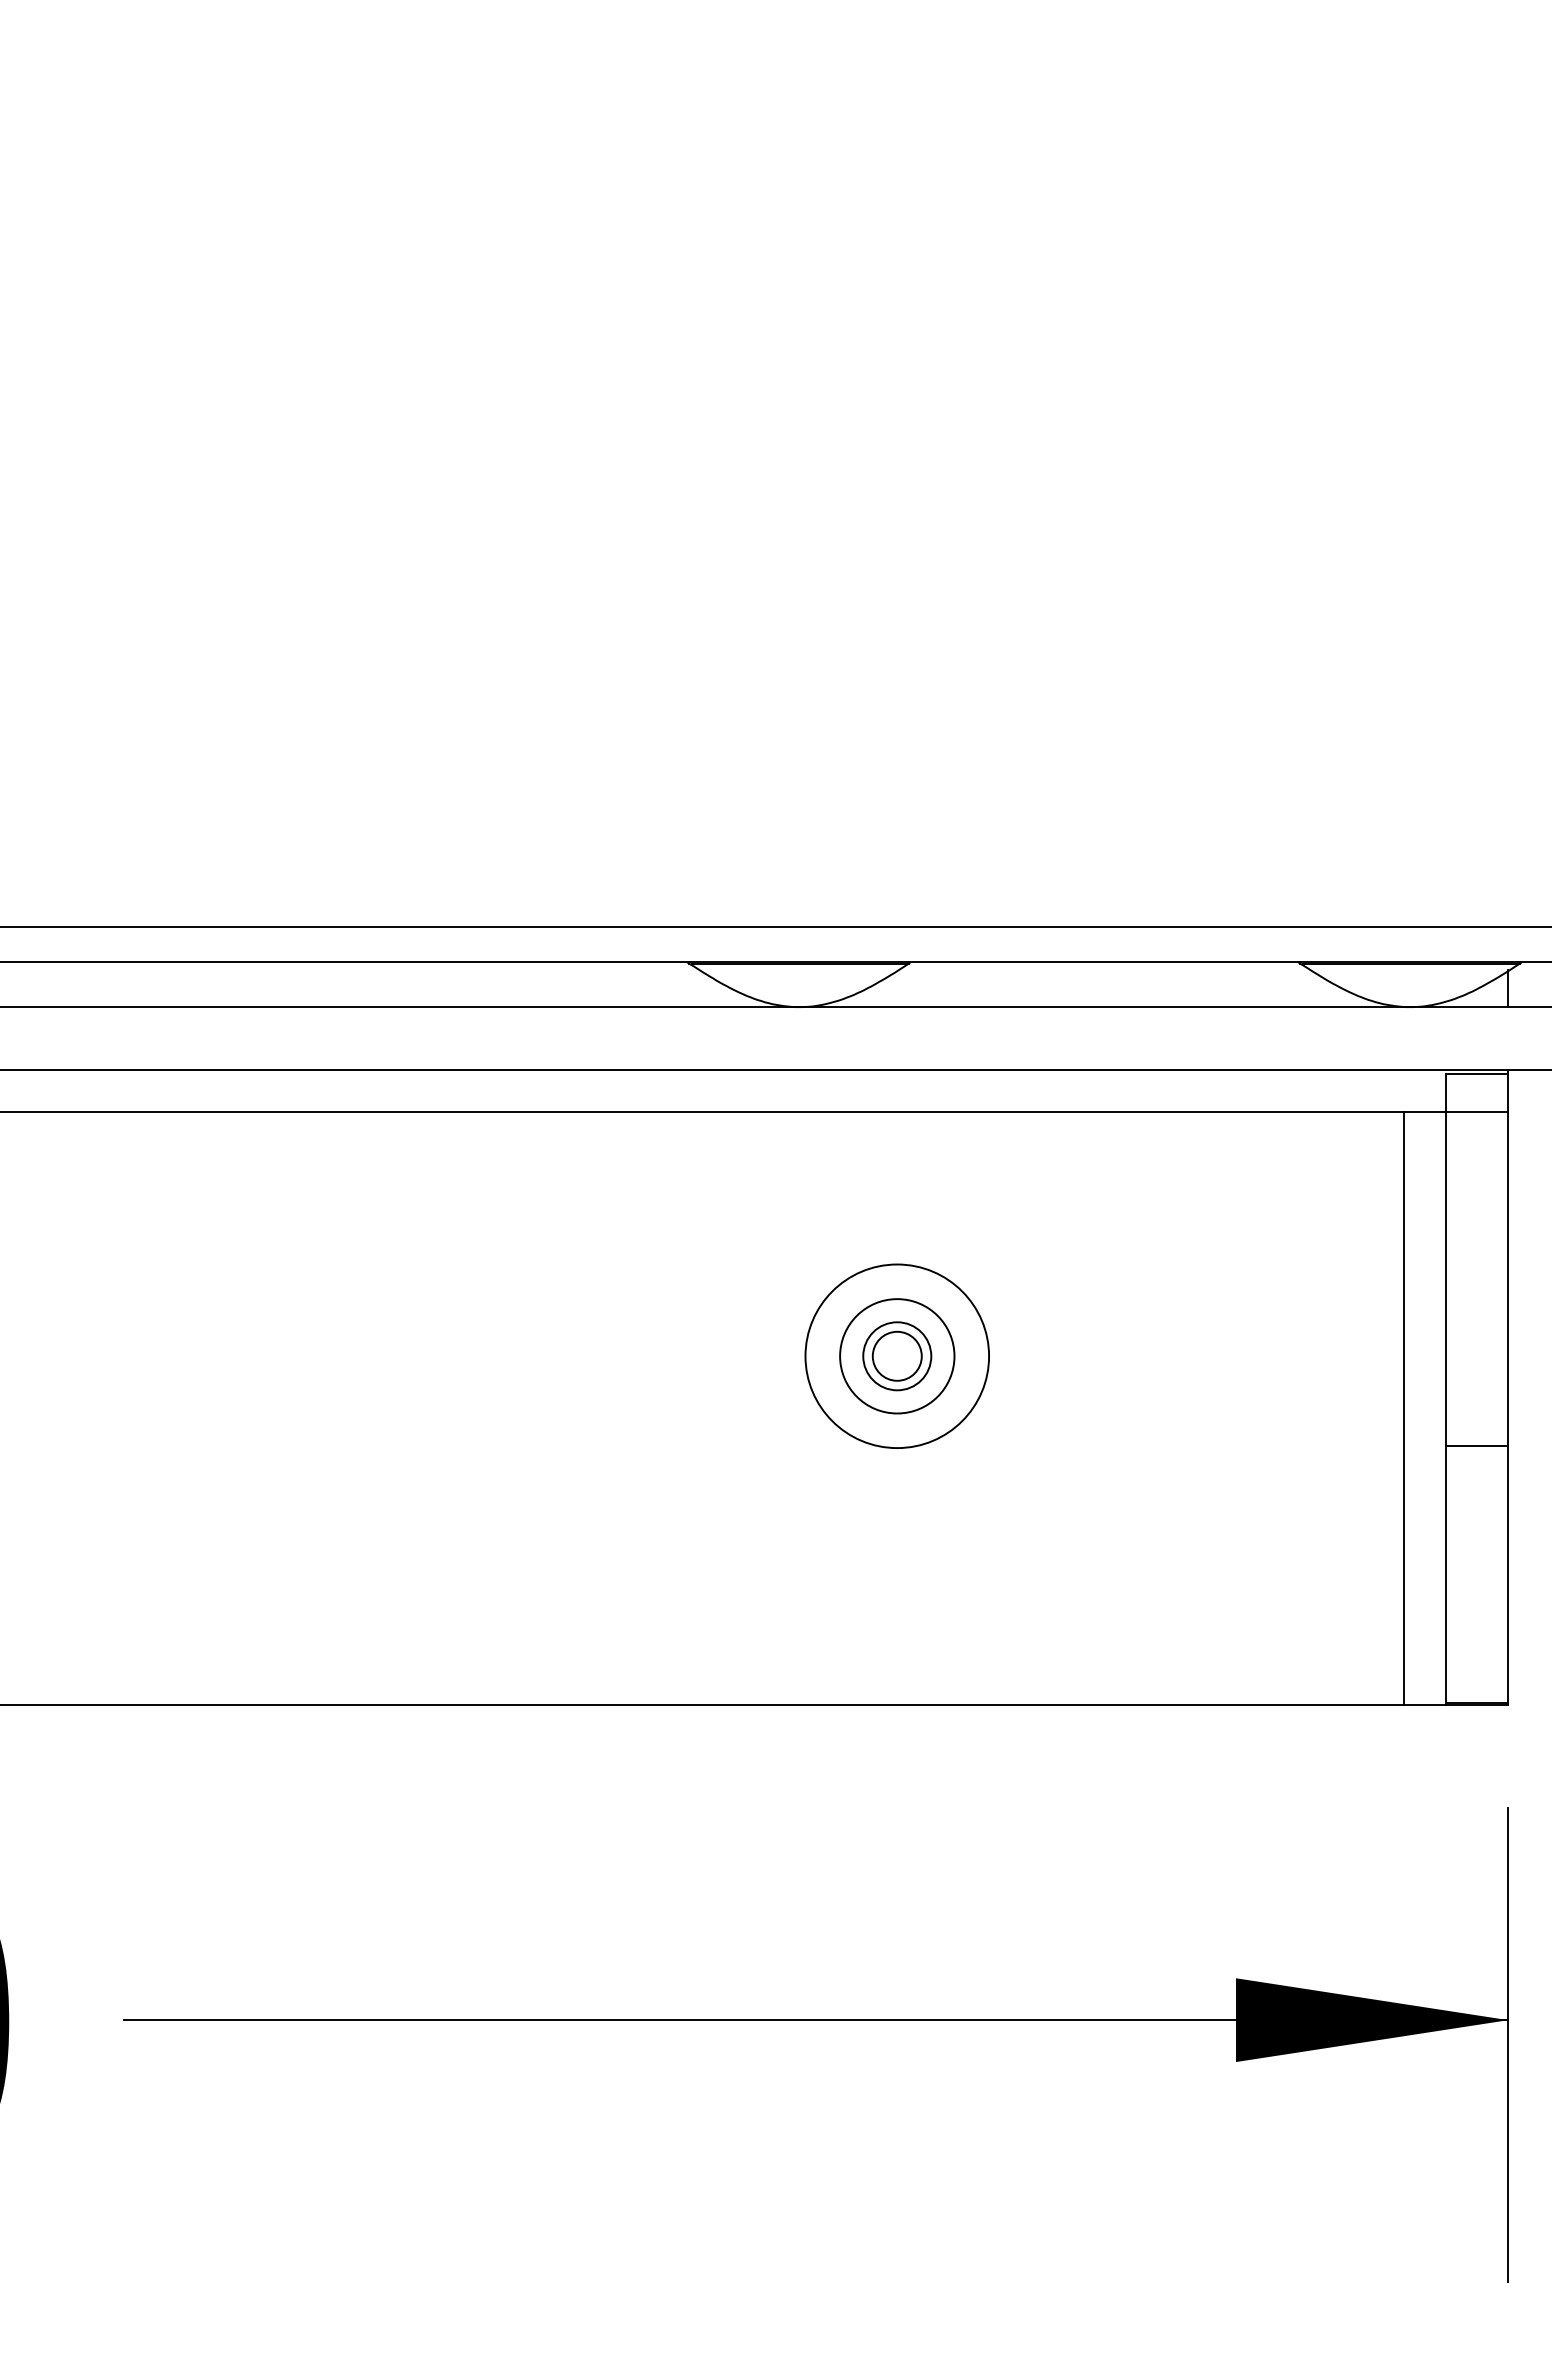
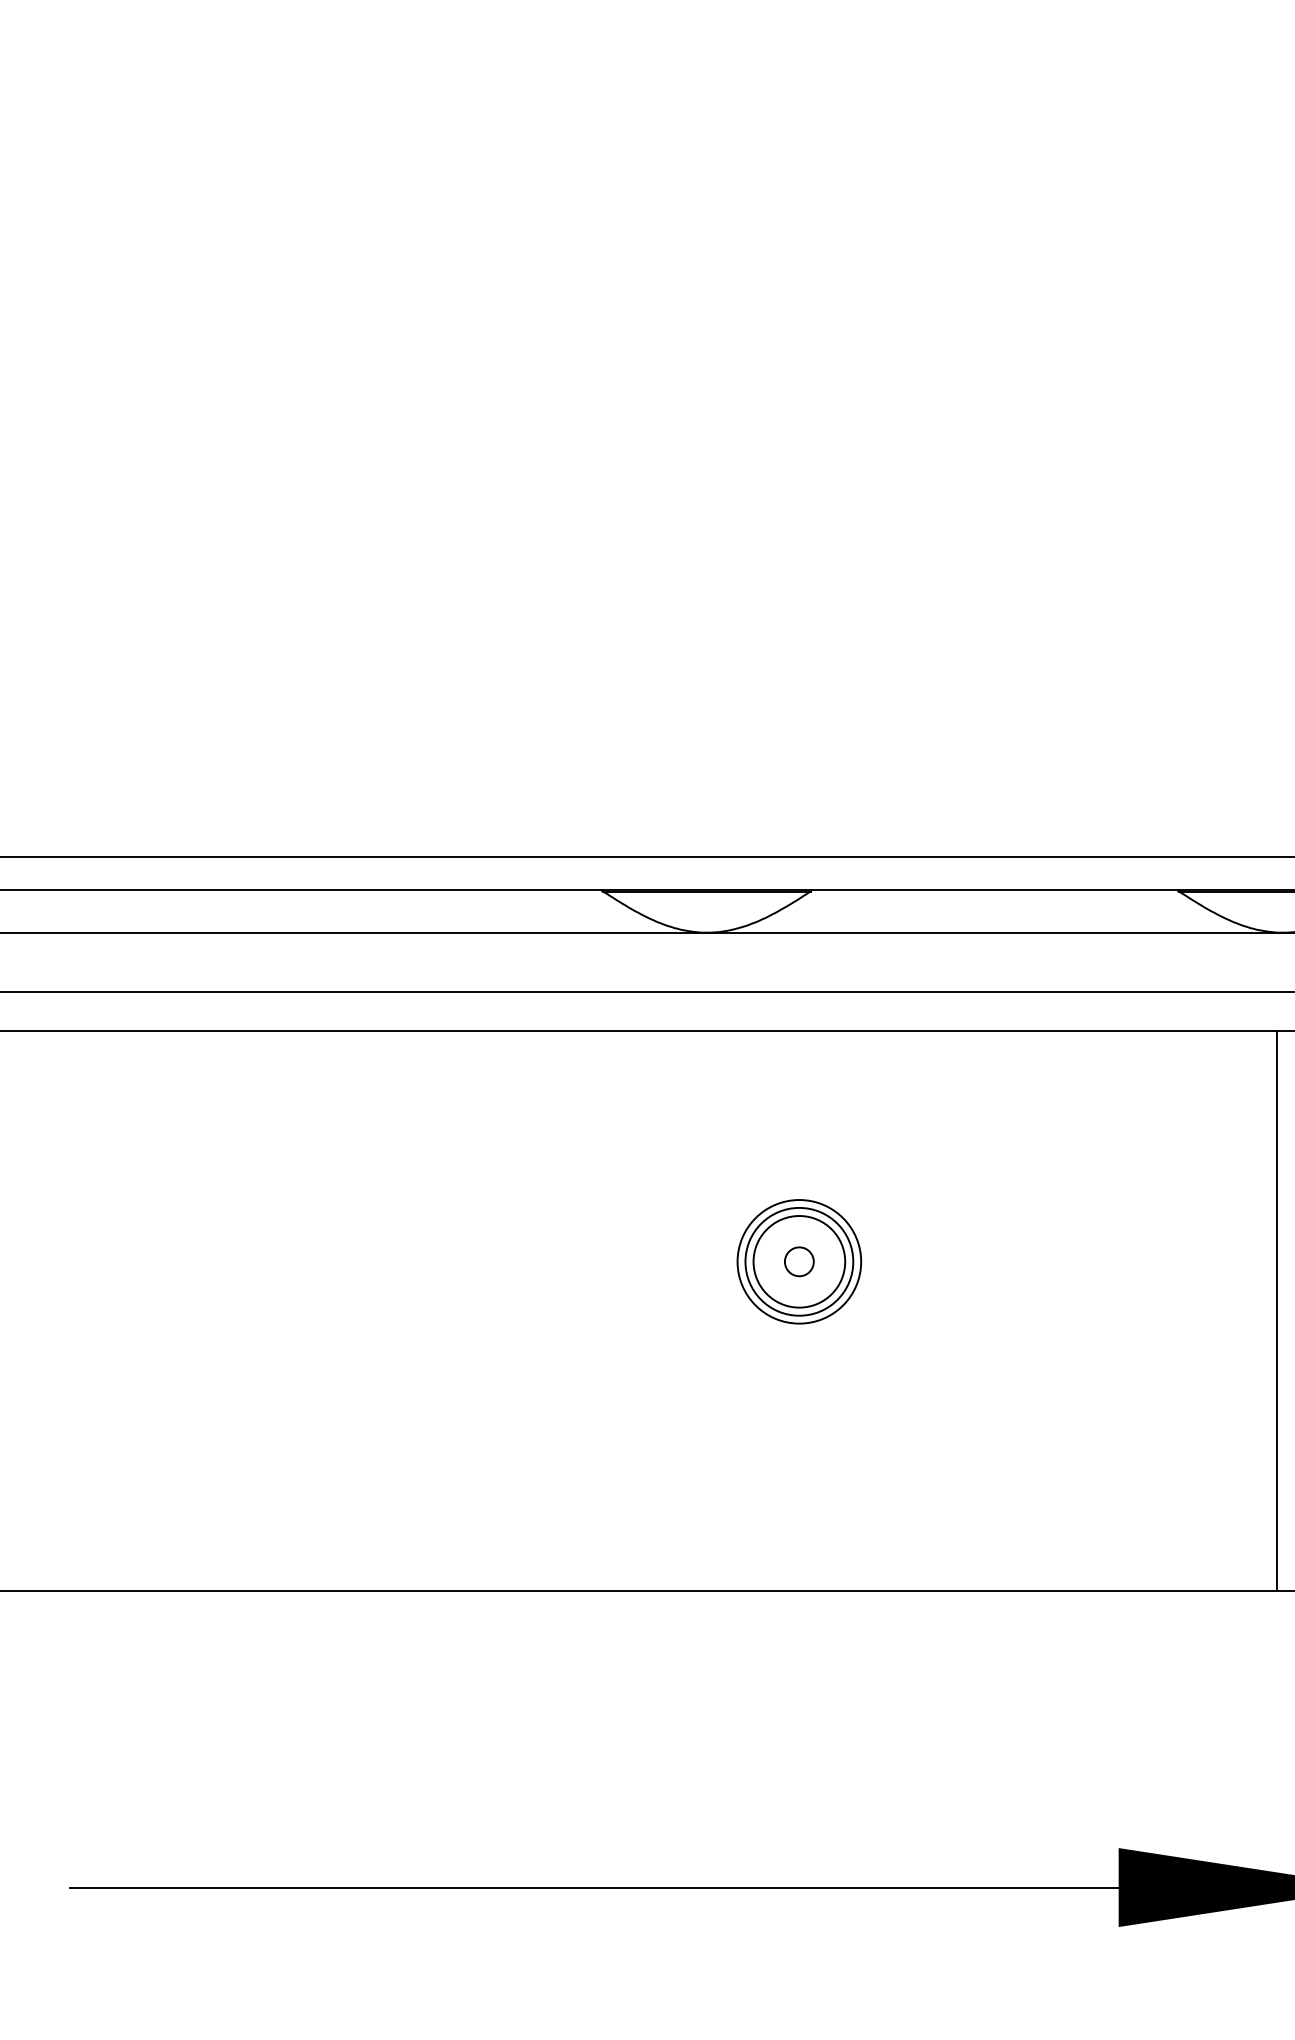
circle: (896, 1355) -> (798, 1261), size x0.71
circle: (896, 1355) -> (798, 1261), size x1.43
circle: (896, 1356) -> (798, 1262), size x0.62

